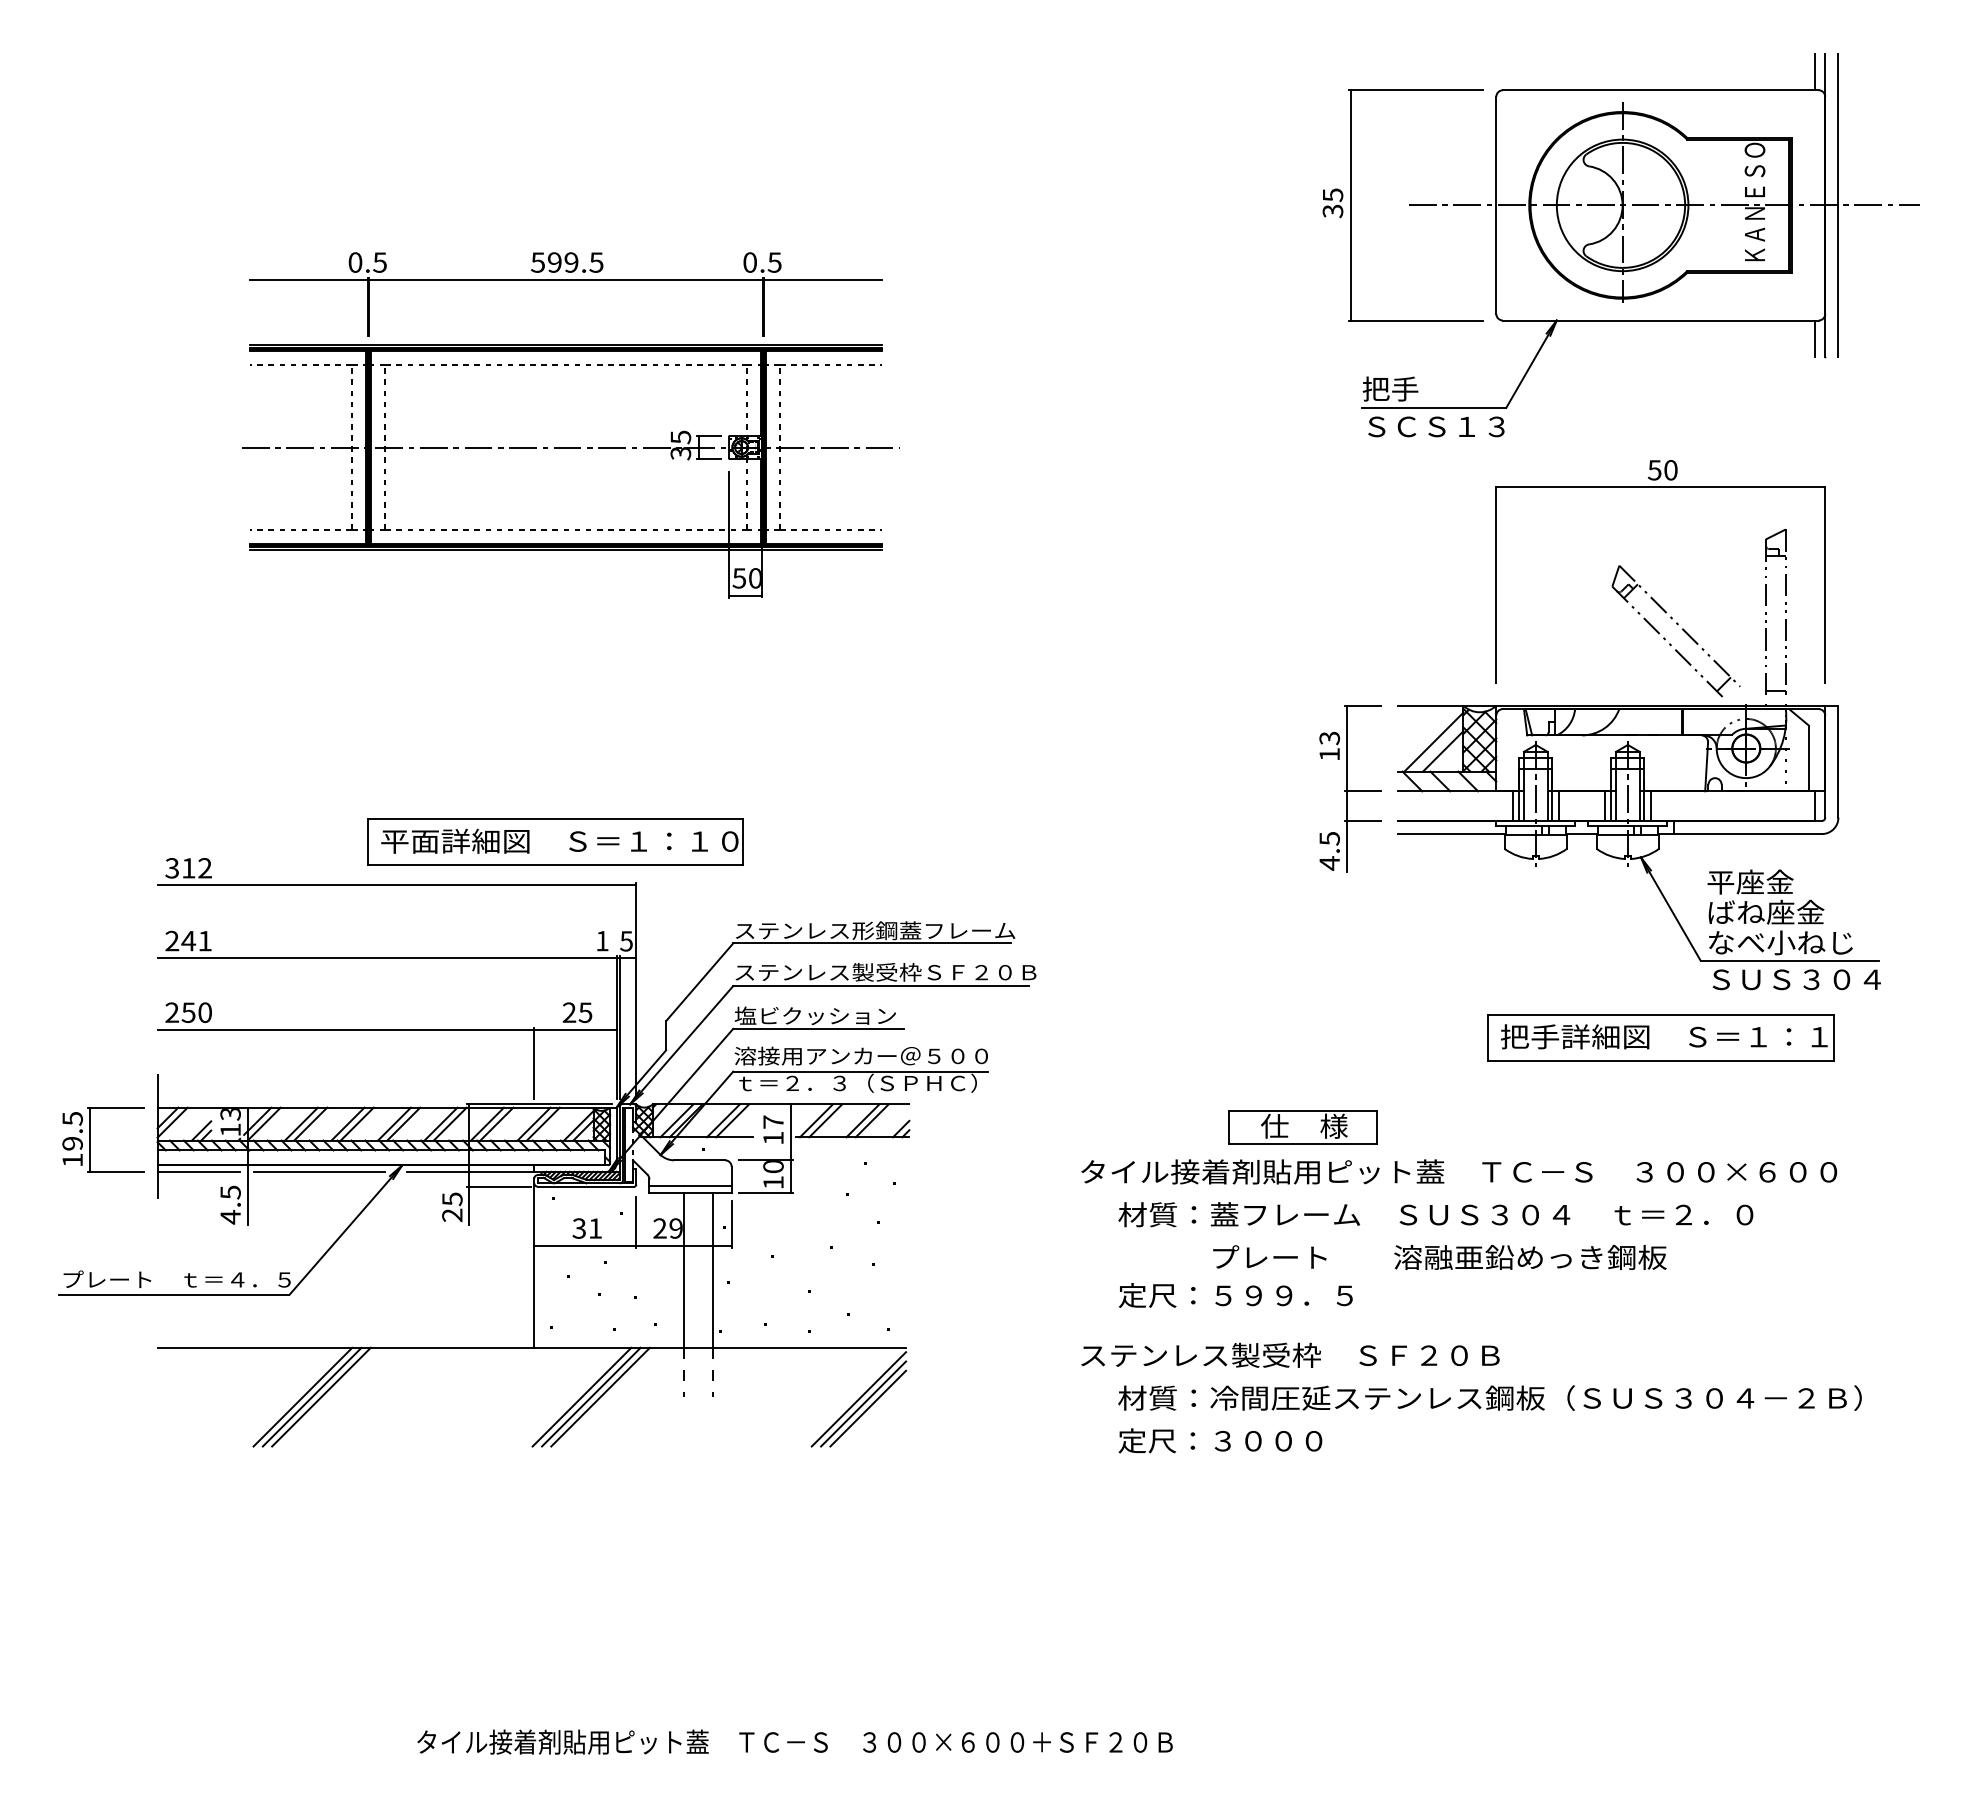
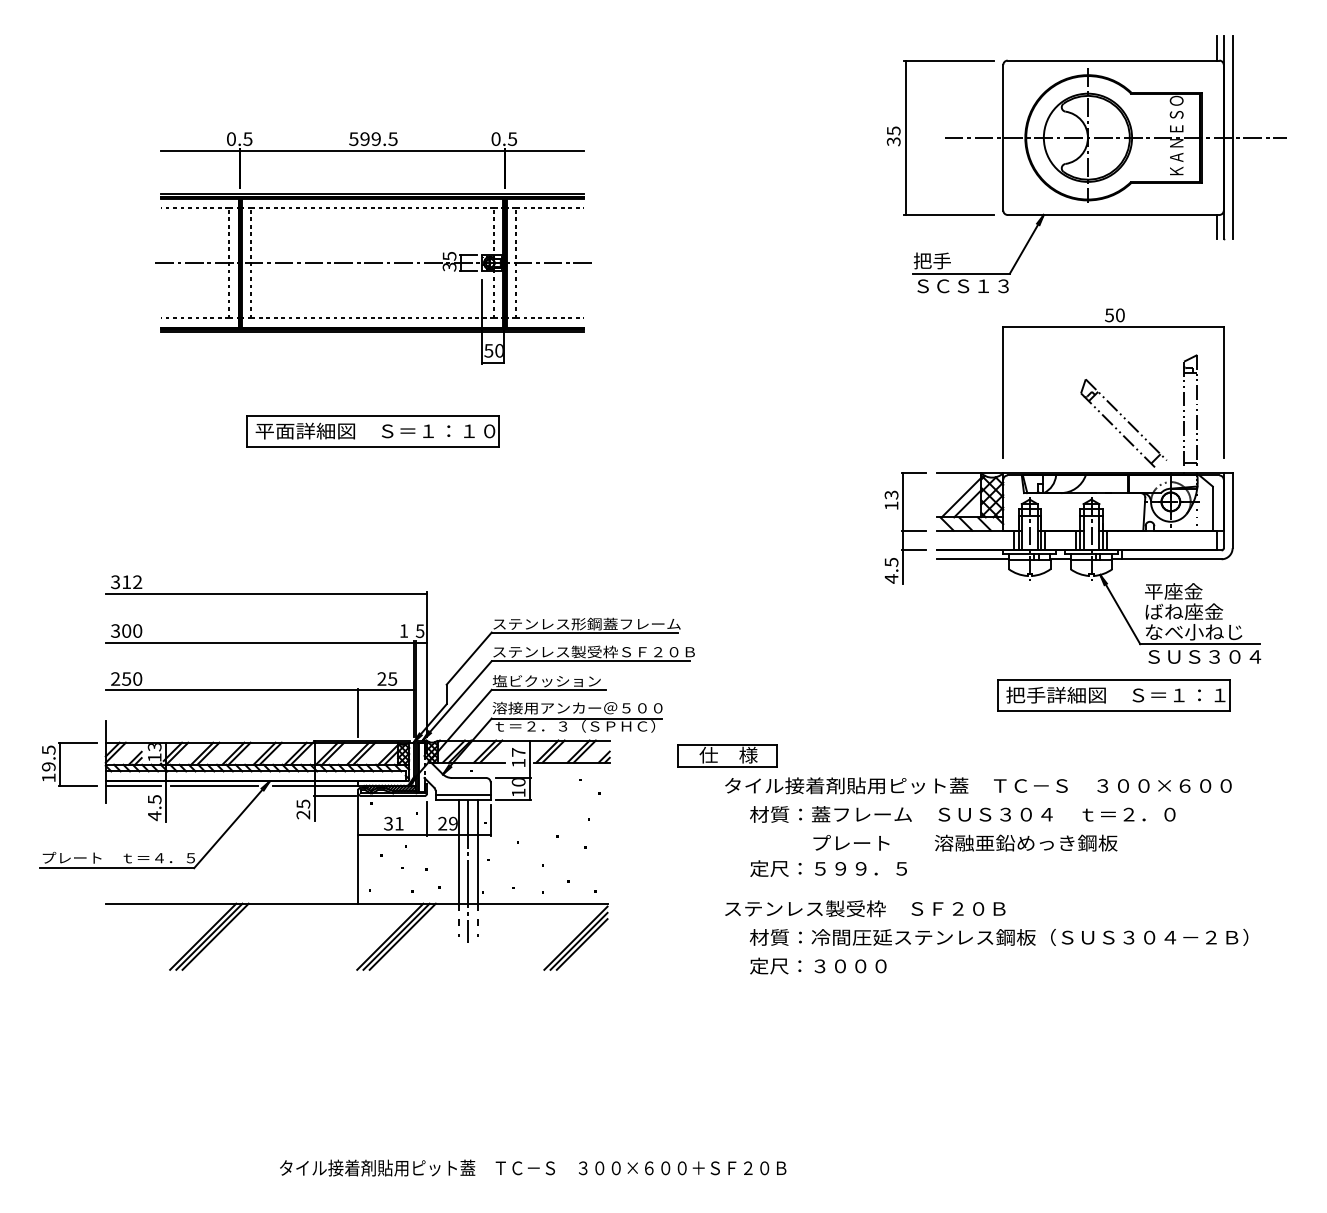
part: (567, 425) -> (373, 248), moved
part: (555, 841) -> (372, 431), moved
text: (188, 940) -> (126, 630), 241 -> 300
part: (1302, 1126) -> (727, 755), moved
line: (698, 1299) -> (468, 871), added

